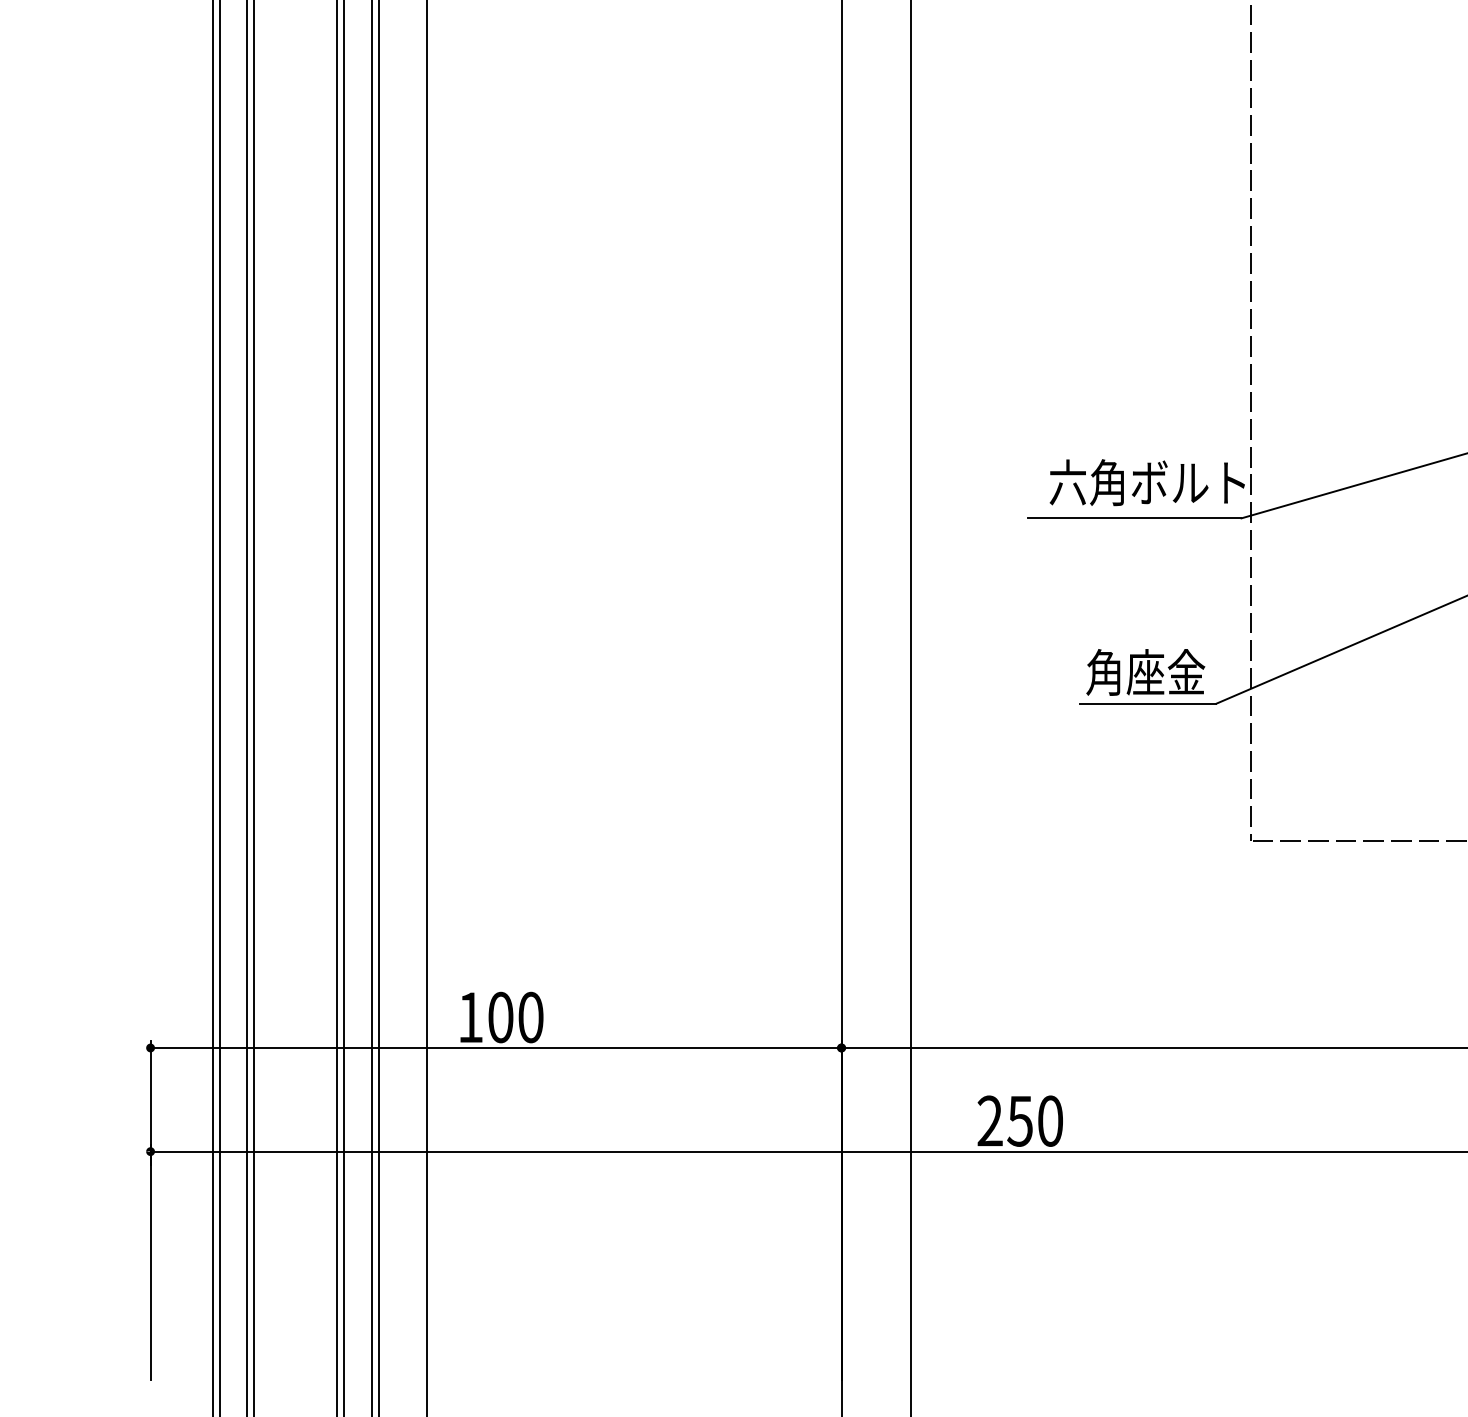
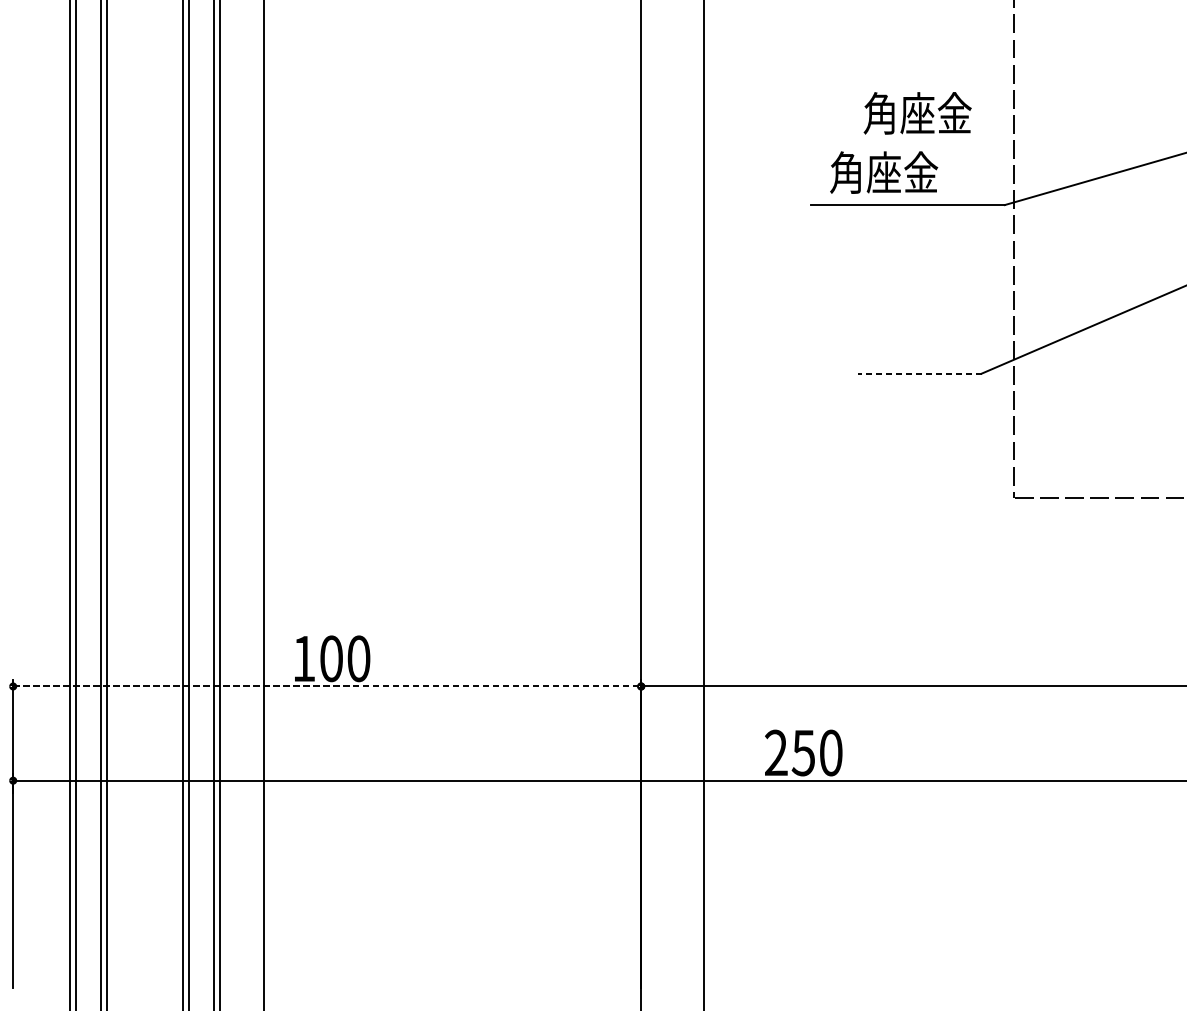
text: (1146, 482) -> (918, 172), 六角ボルト -> 角座金
text: (1145, 672) -> (917, 113), moved
line: (1147, 703) -> (919, 373), solid -> dashed
line: (496, 1047) -> (327, 686), solid -> dashed

